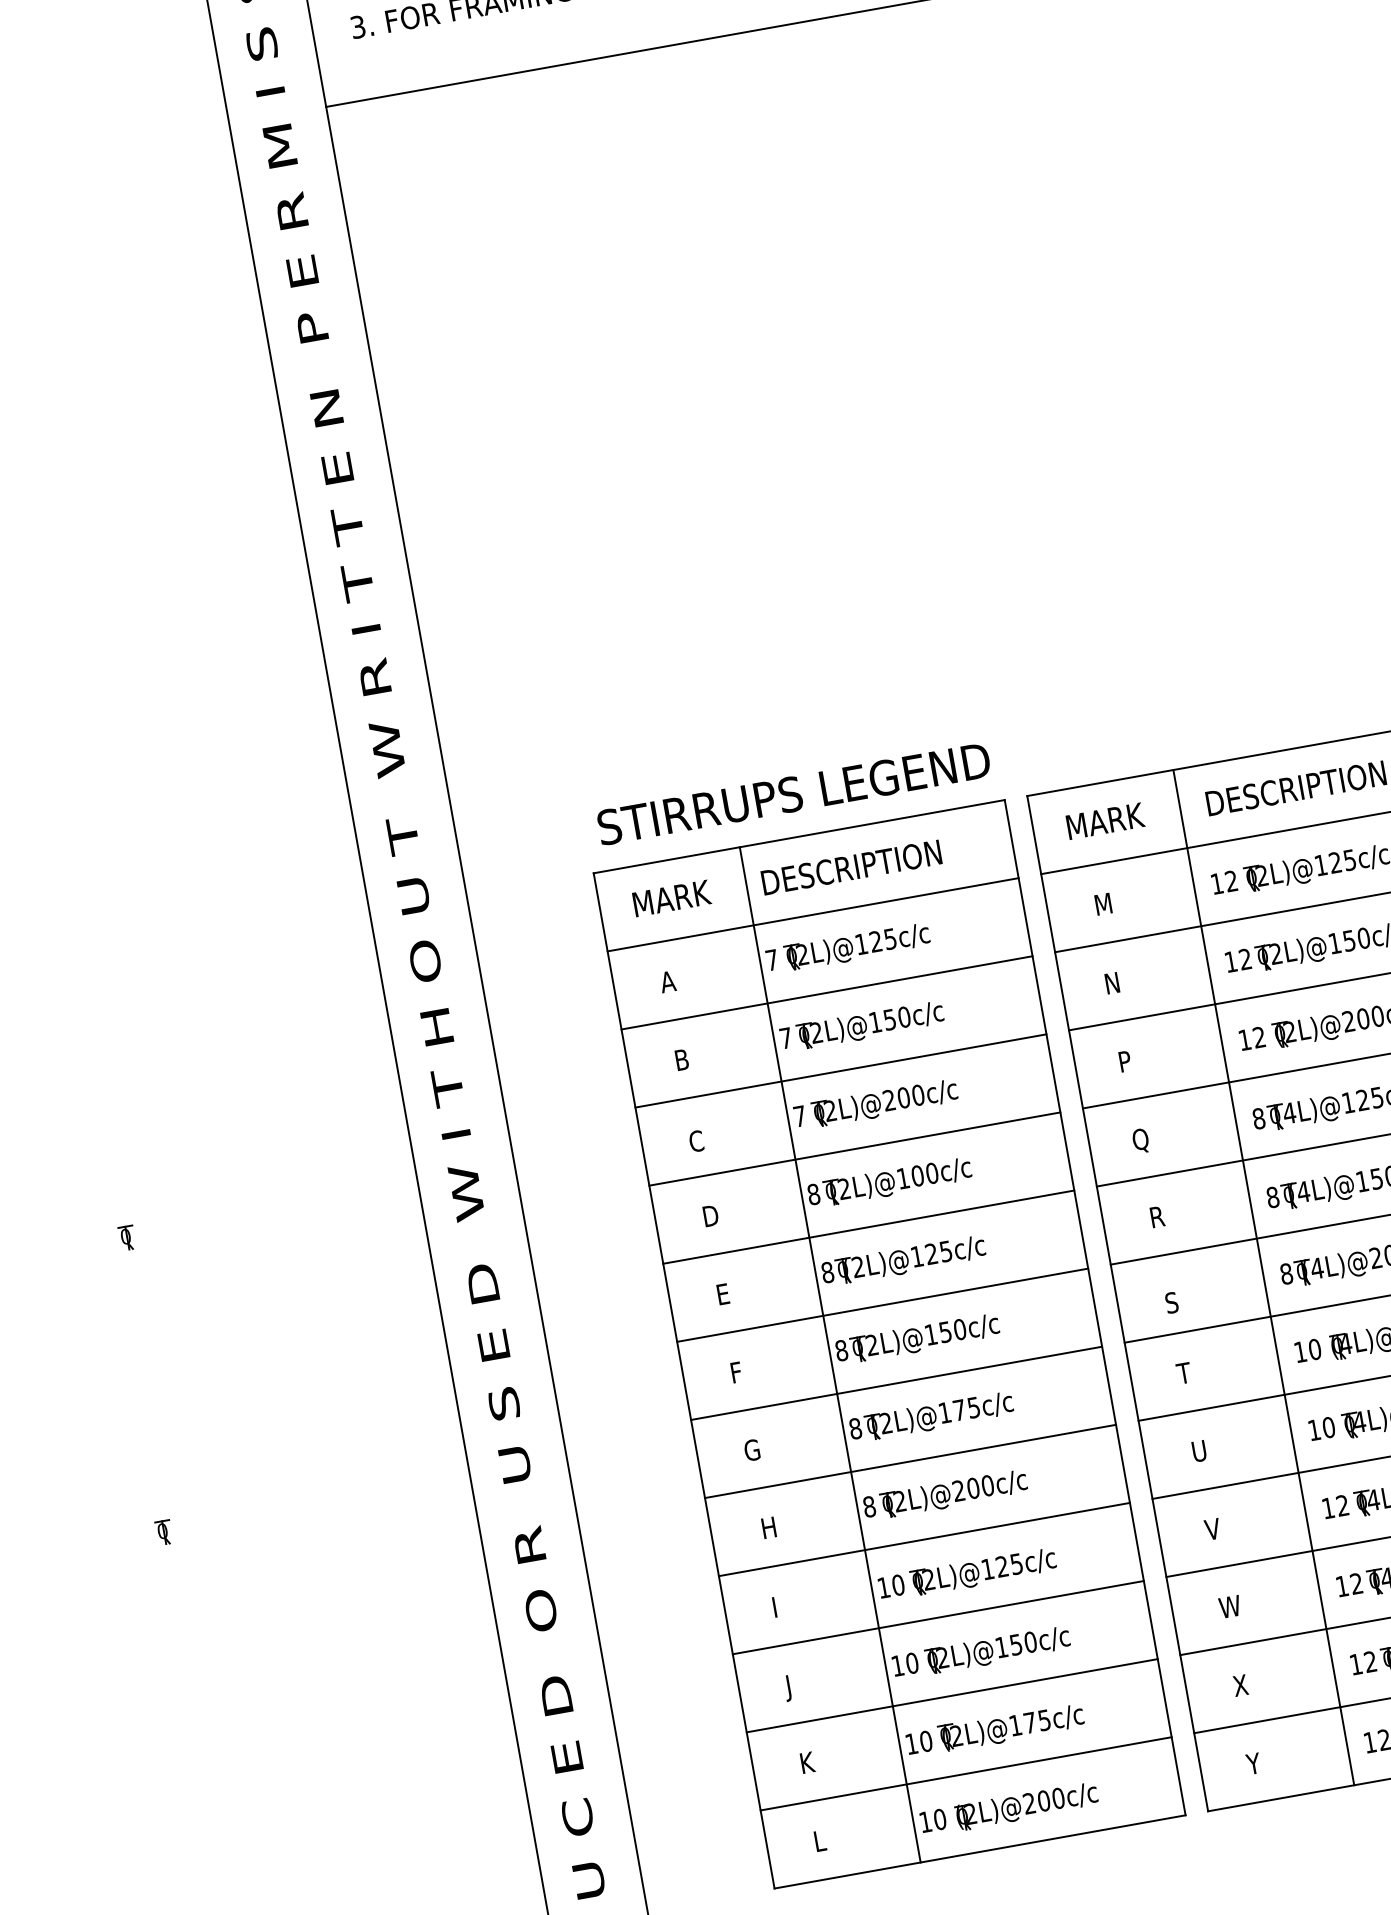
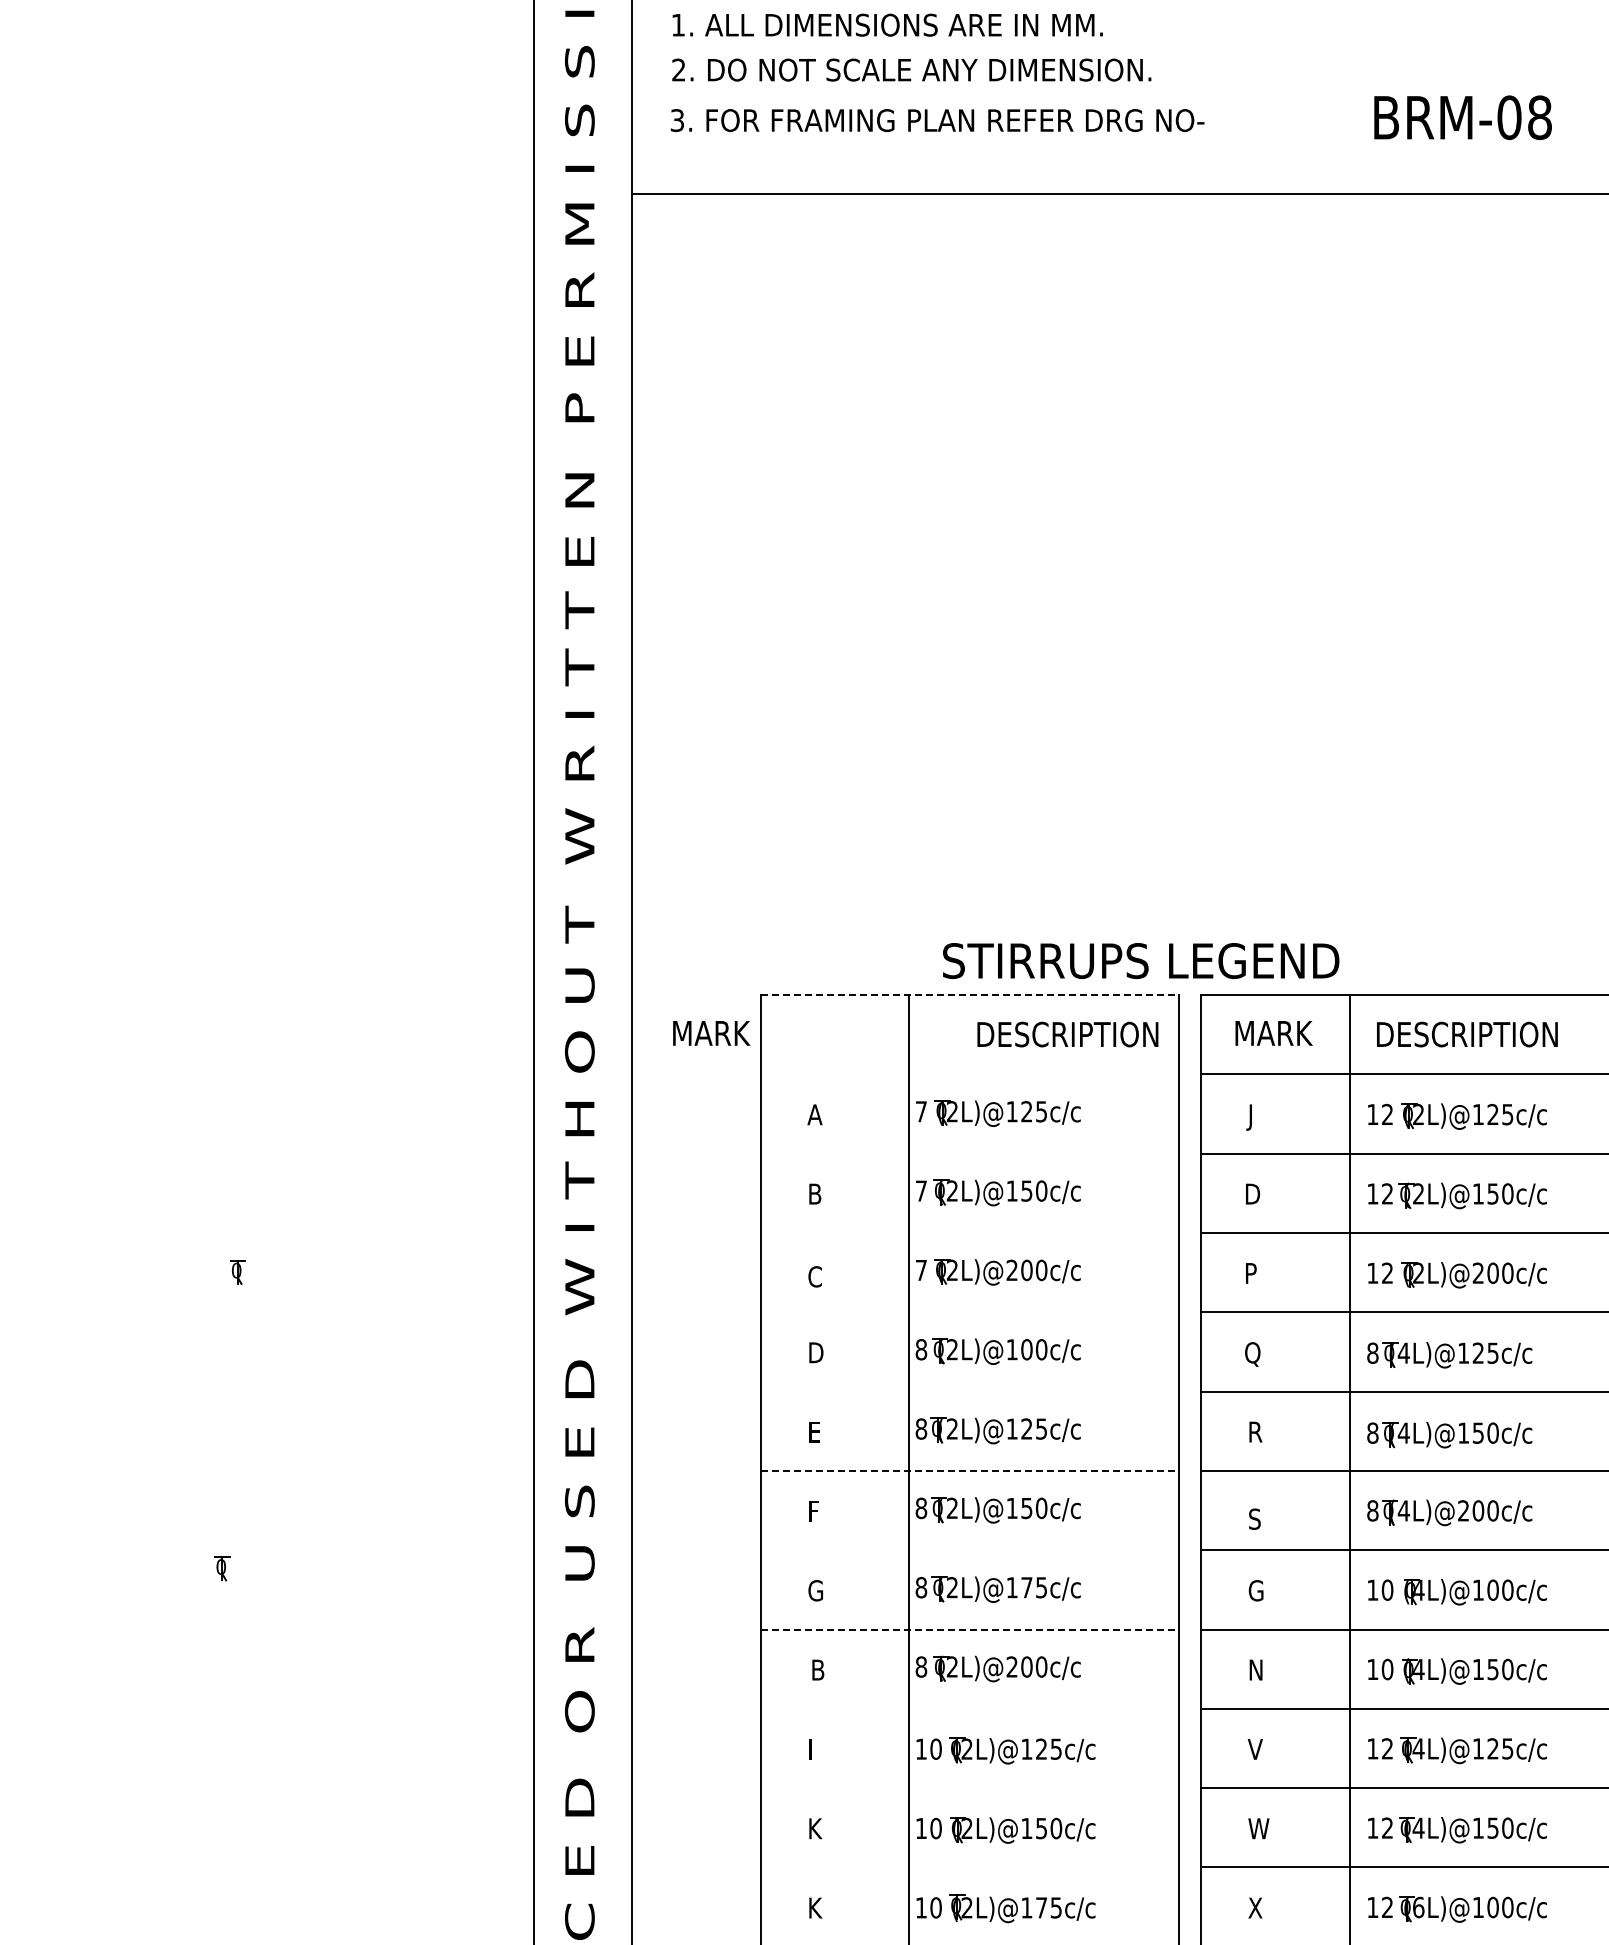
text: (794, 794) -> (1141, 961), moved
line: (798, 836) -> (969, 994), solid -> dashed
text: (851, 867) -> (1067, 1034), moved
text: (671, 898) -> (711, 1033), moved
text: (1102, 907) -> (1255, 1117), M -> J
line: (812, 915) -> (969, 1074), removed
text: (1114, 982) -> (1254, 1193), N -> D
line: (826, 992) -> (969, 1153), removed
line: (840, 1070) -> (969, 1232), removed
line: (854, 1149) -> (969, 1312), removed
line: (868, 1227) -> (969, 1391), removed
line: (882, 1304) -> (969, 1470), solid -> dashed
text: (1184, 1372) -> (1255, 1590), T -> G
line: (896, 1383) -> (969, 1550), removed
text: (1198, 1450) -> (1255, 1669), U -> N
line: (910, 1461) -> (969, 1629), solid -> dashed
text: (768, 1527) -> (818, 1669), H -> B
line: (924, 1539) -> (969, 1708), removed
line: (938, 1618) -> (969, 1788), removed
text: (792, 1687) -> (813, 1831), J -> K
line: (952, 1695) -> (969, 1867), removed

